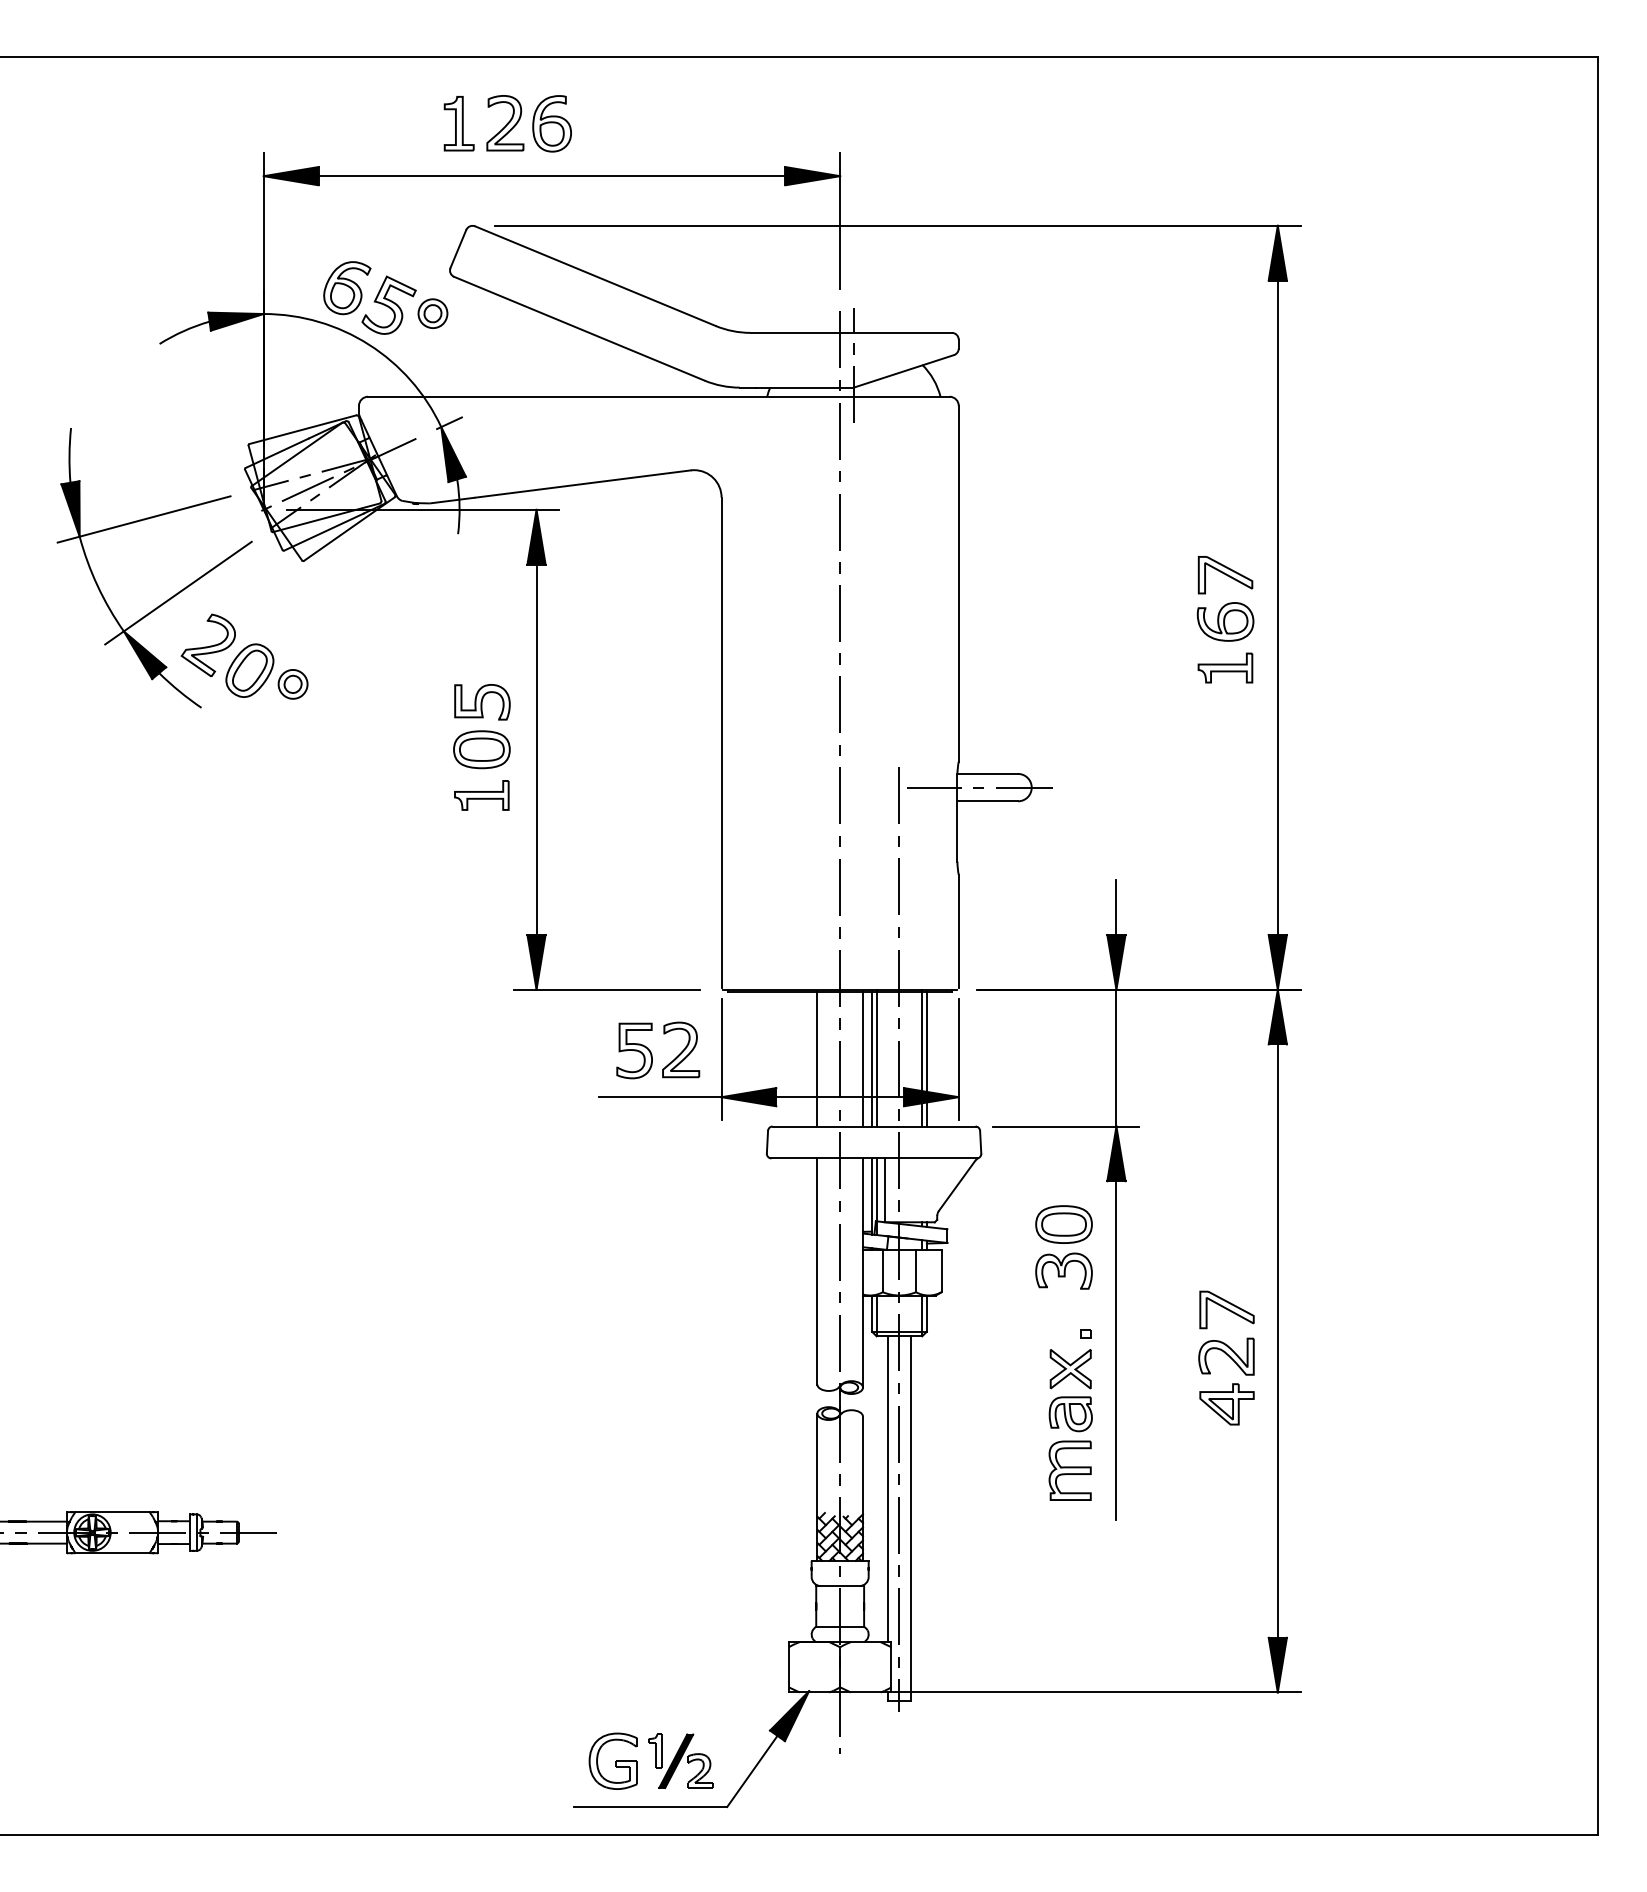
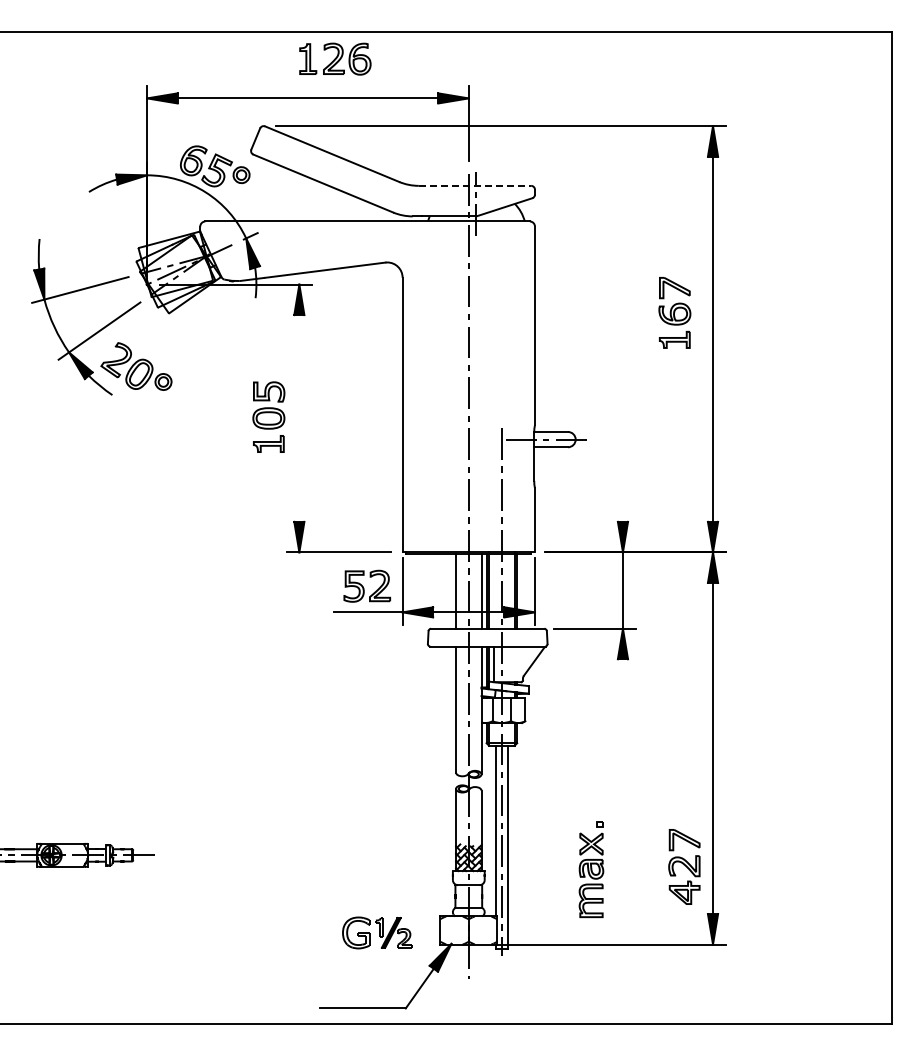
part: (508, 122) -> (335, 58), moved
line: (852, 332) -> (475, 185), solid -> dashed
part: (1224, 618) -> (674, 312), moved
line: (536, 749) -> (299, 418), removed
line: (1115, 907) -> (622, 506), removed
part: (1063, 1247) -> (593, 696), removed
line: (1115, 1350) -> (622, 753), removed
part: (1226, 1357) -> (684, 866), moved
part: (1070, 1414) -> (591, 869), moved
part: (651, 1760) -> (377, 932), moved

